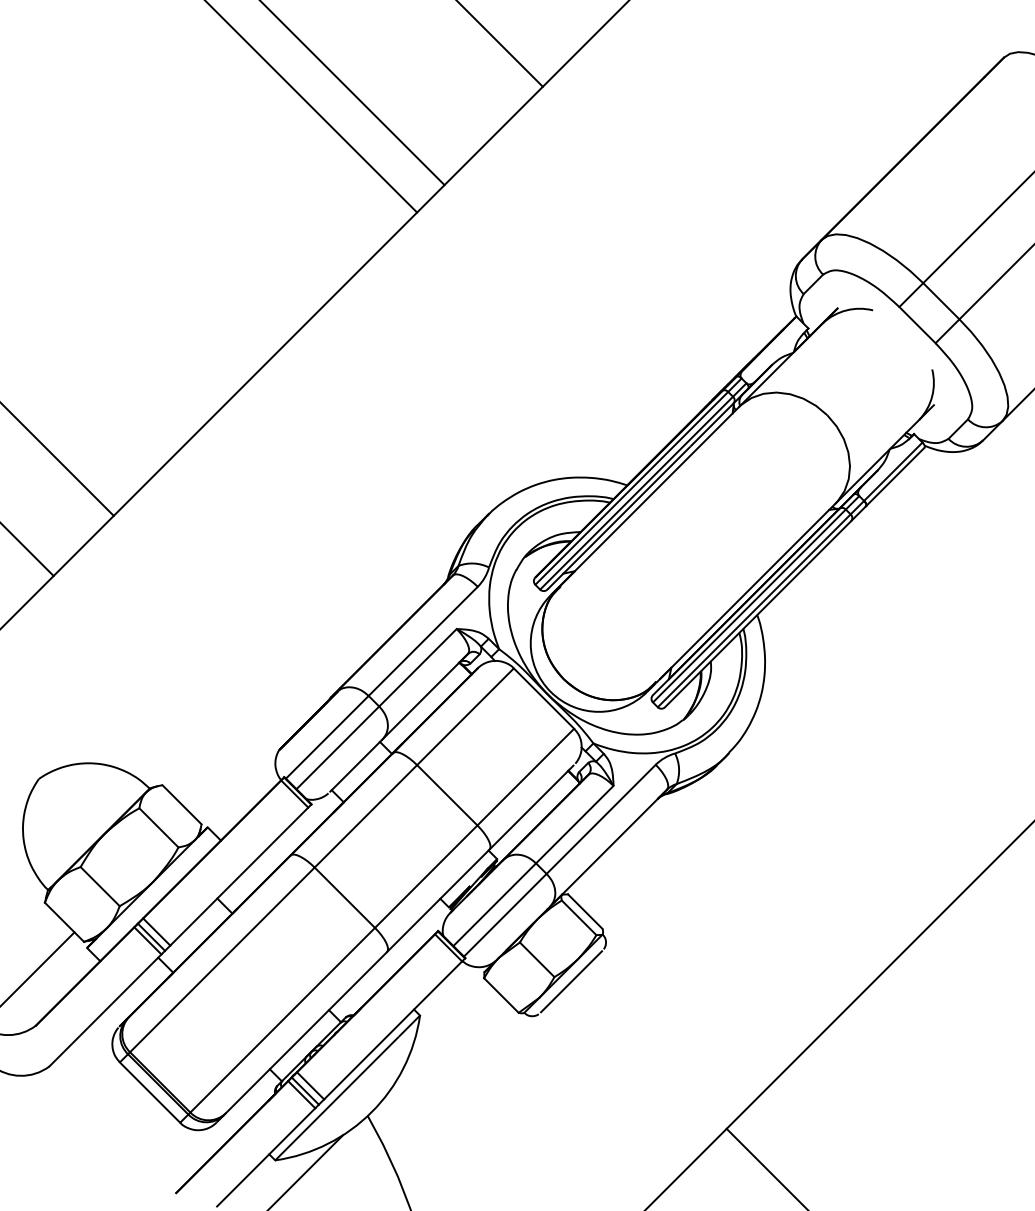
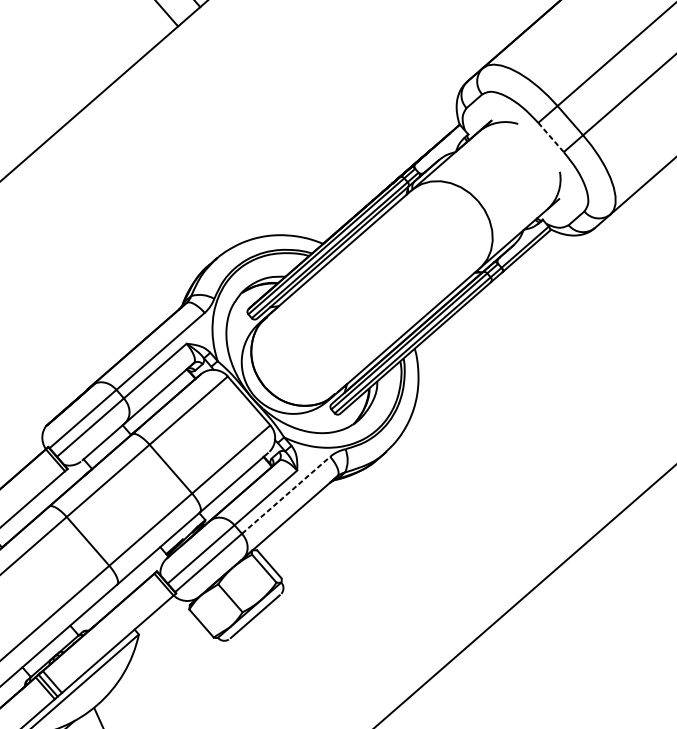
line: (917, 325) -> (551, 137), solid -> dashed
line: (601, 819) -> (286, 495), solid -> dashed

